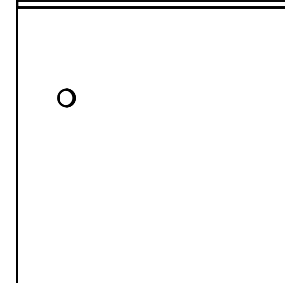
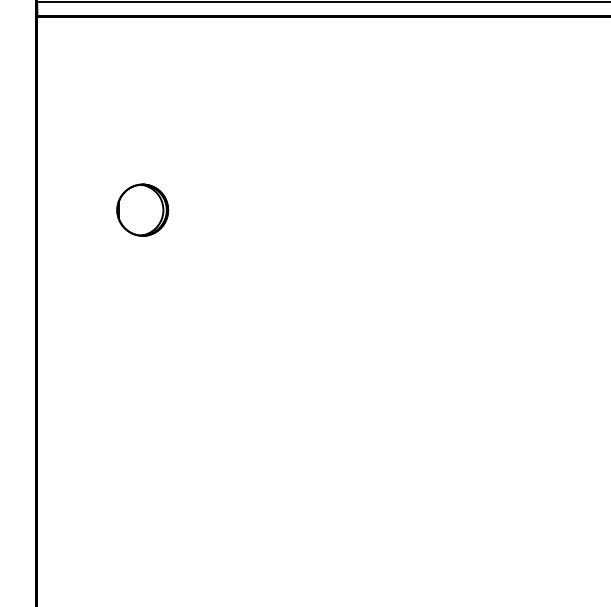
part: (66, 97) -> (142, 209), size x1.43

